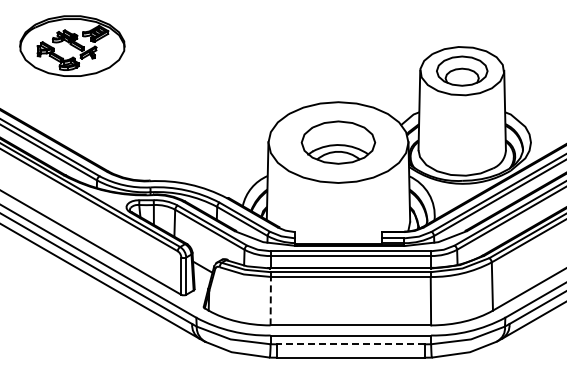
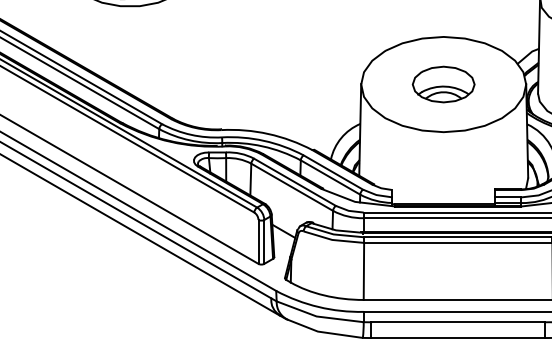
part: (338, 142) -> (443, 84), size x0.71
line: (270, 300) -> (363, 270), dashed -> solid
line: (350, 344) -> (457, 322), dashed -> solid

